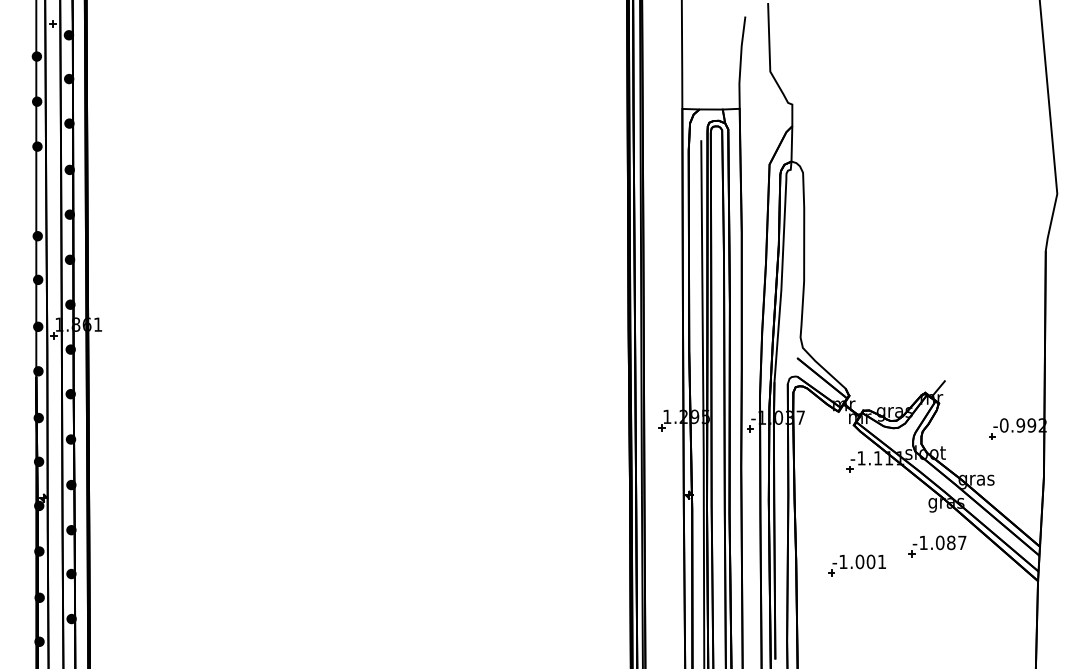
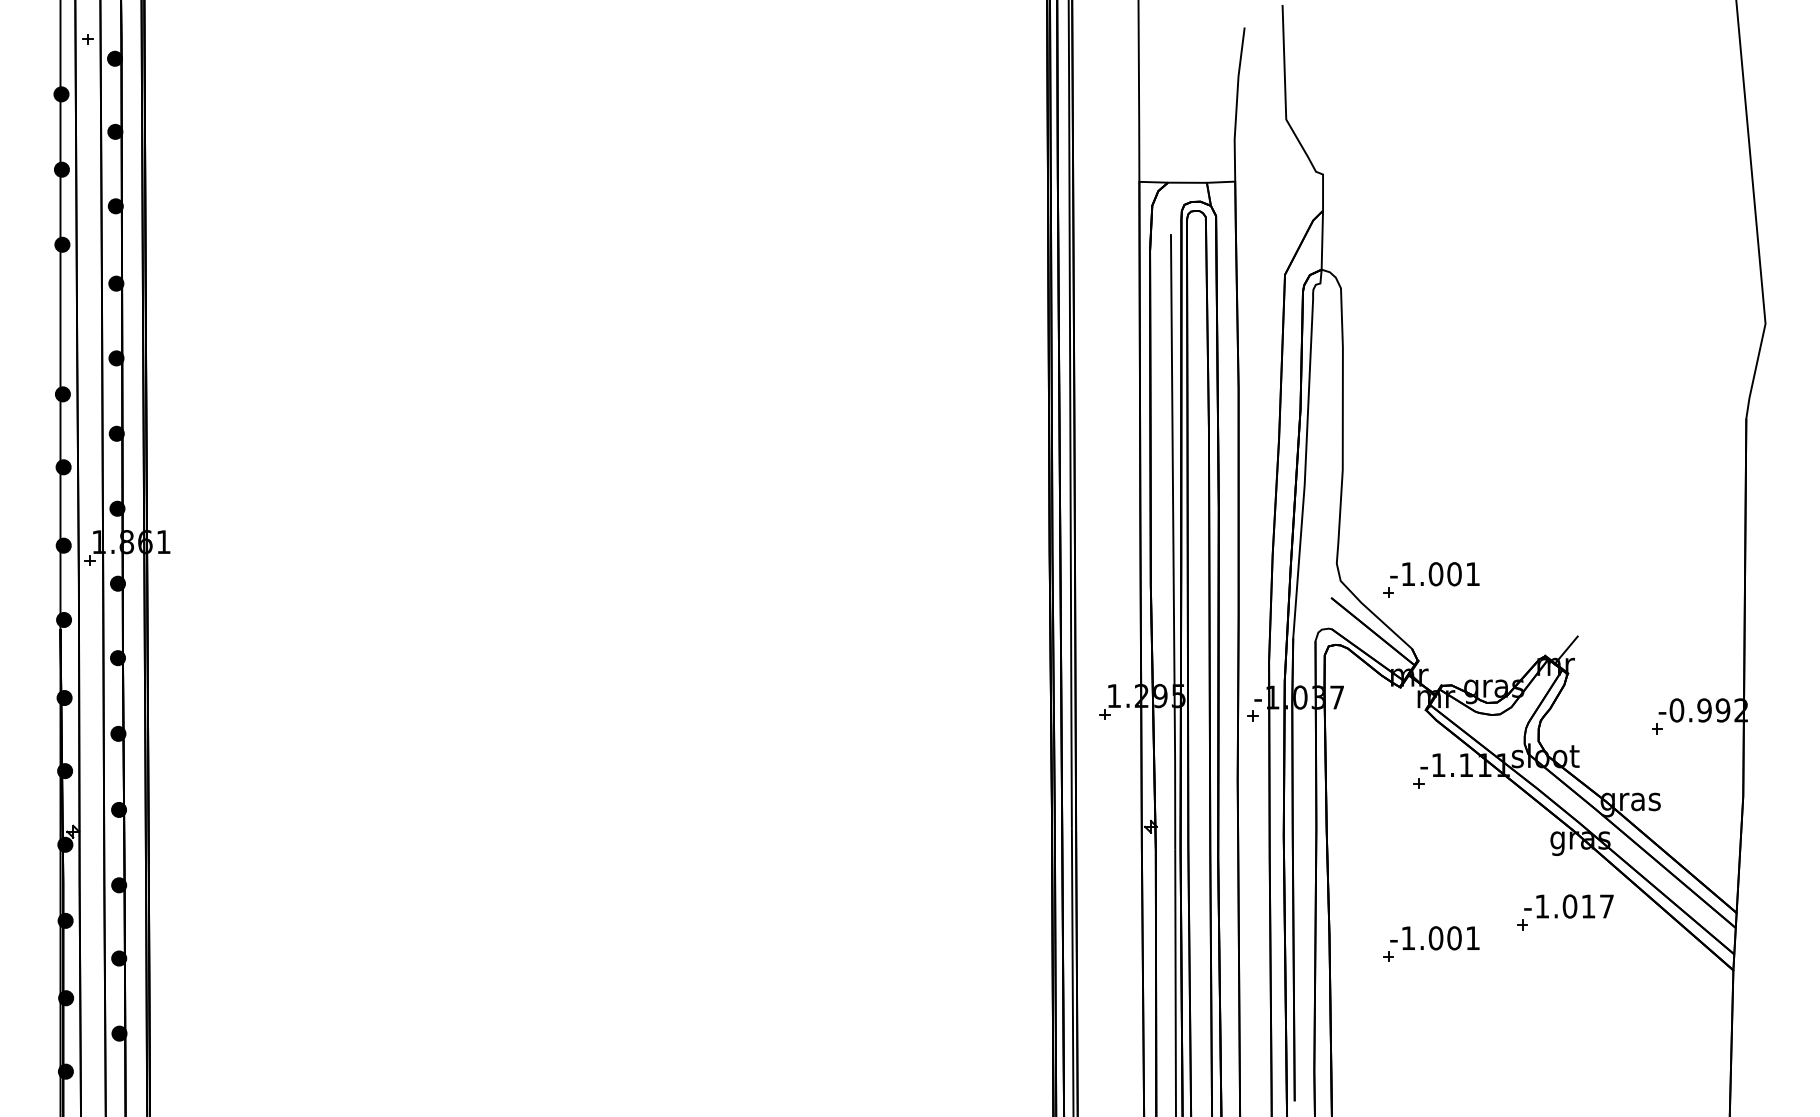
part: (856, 347) -> (1430, 580), added
text: (951, 542) -> (1588, 905), -1.087 -> -1.017

